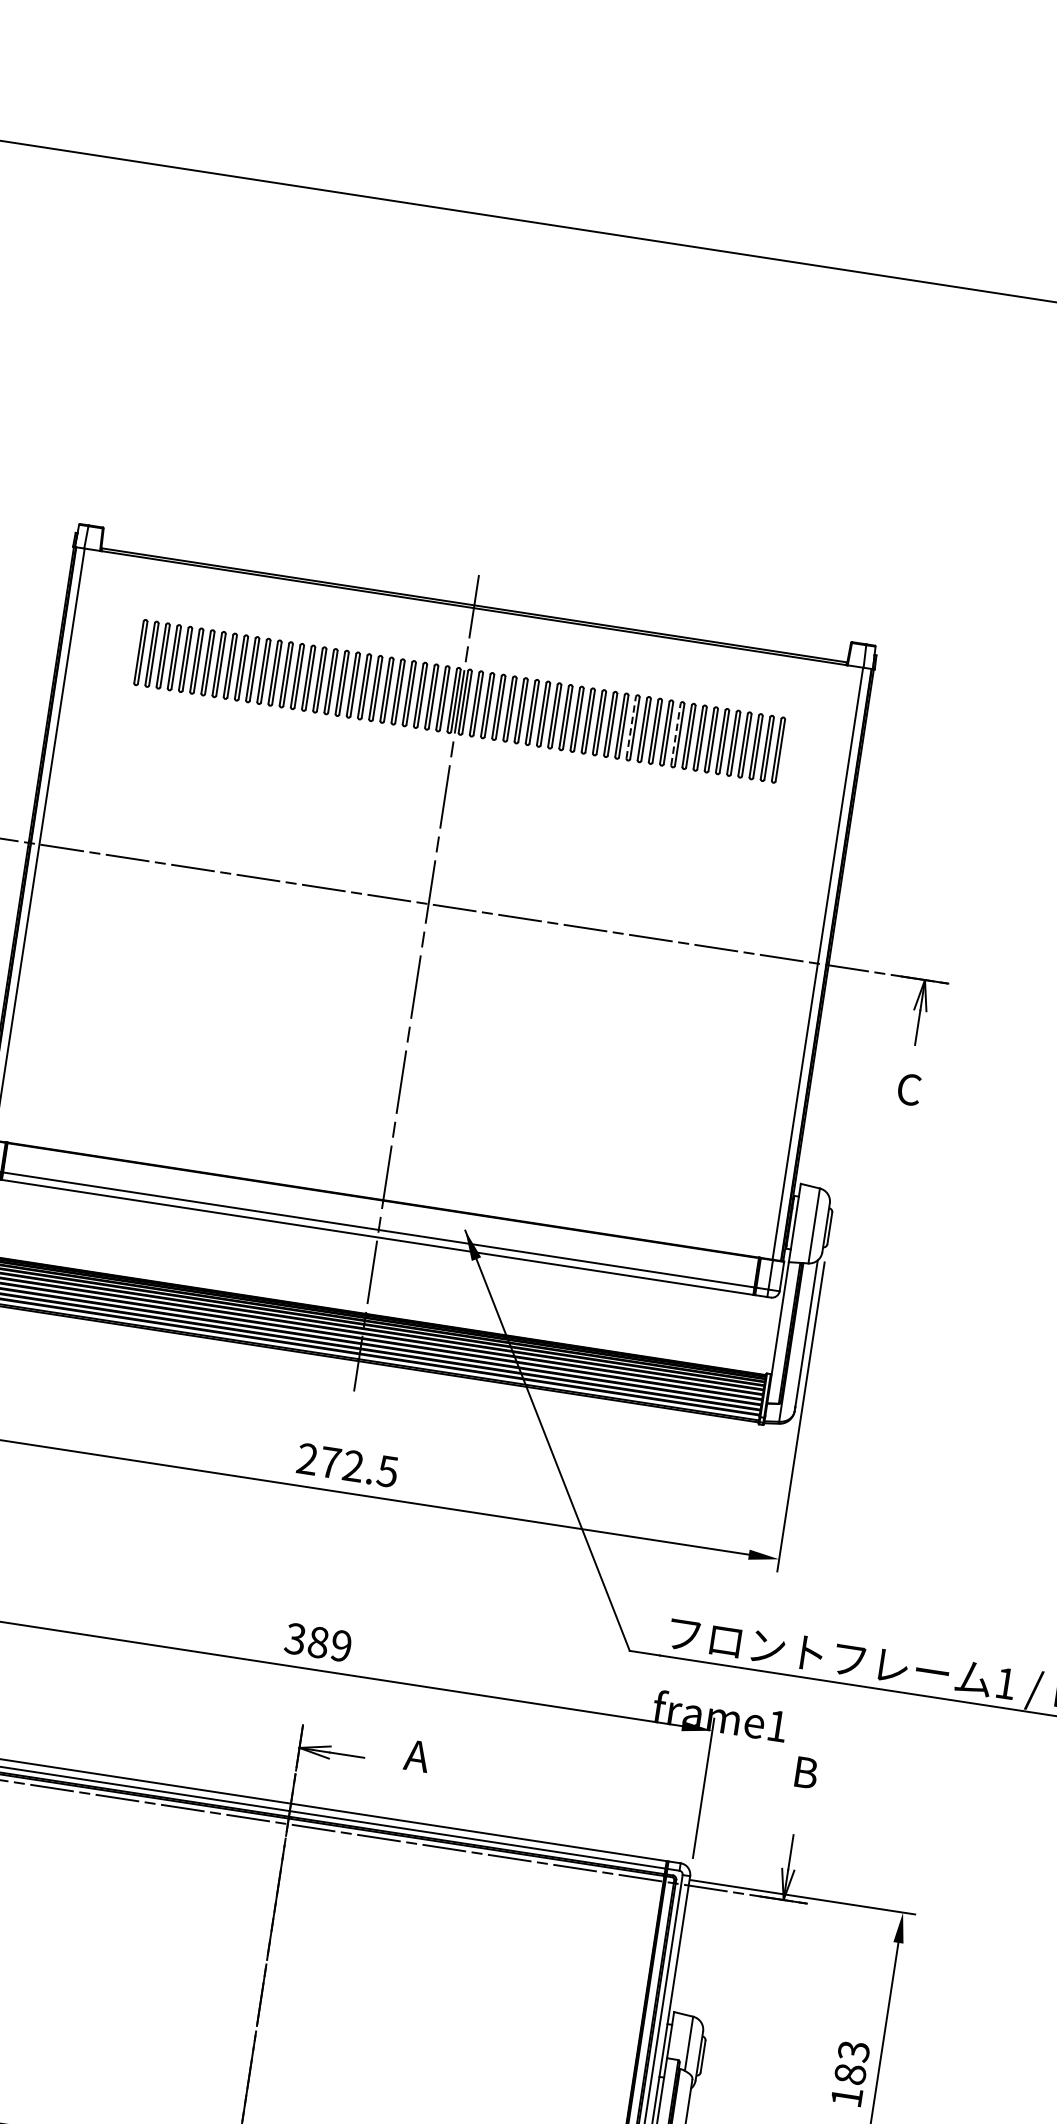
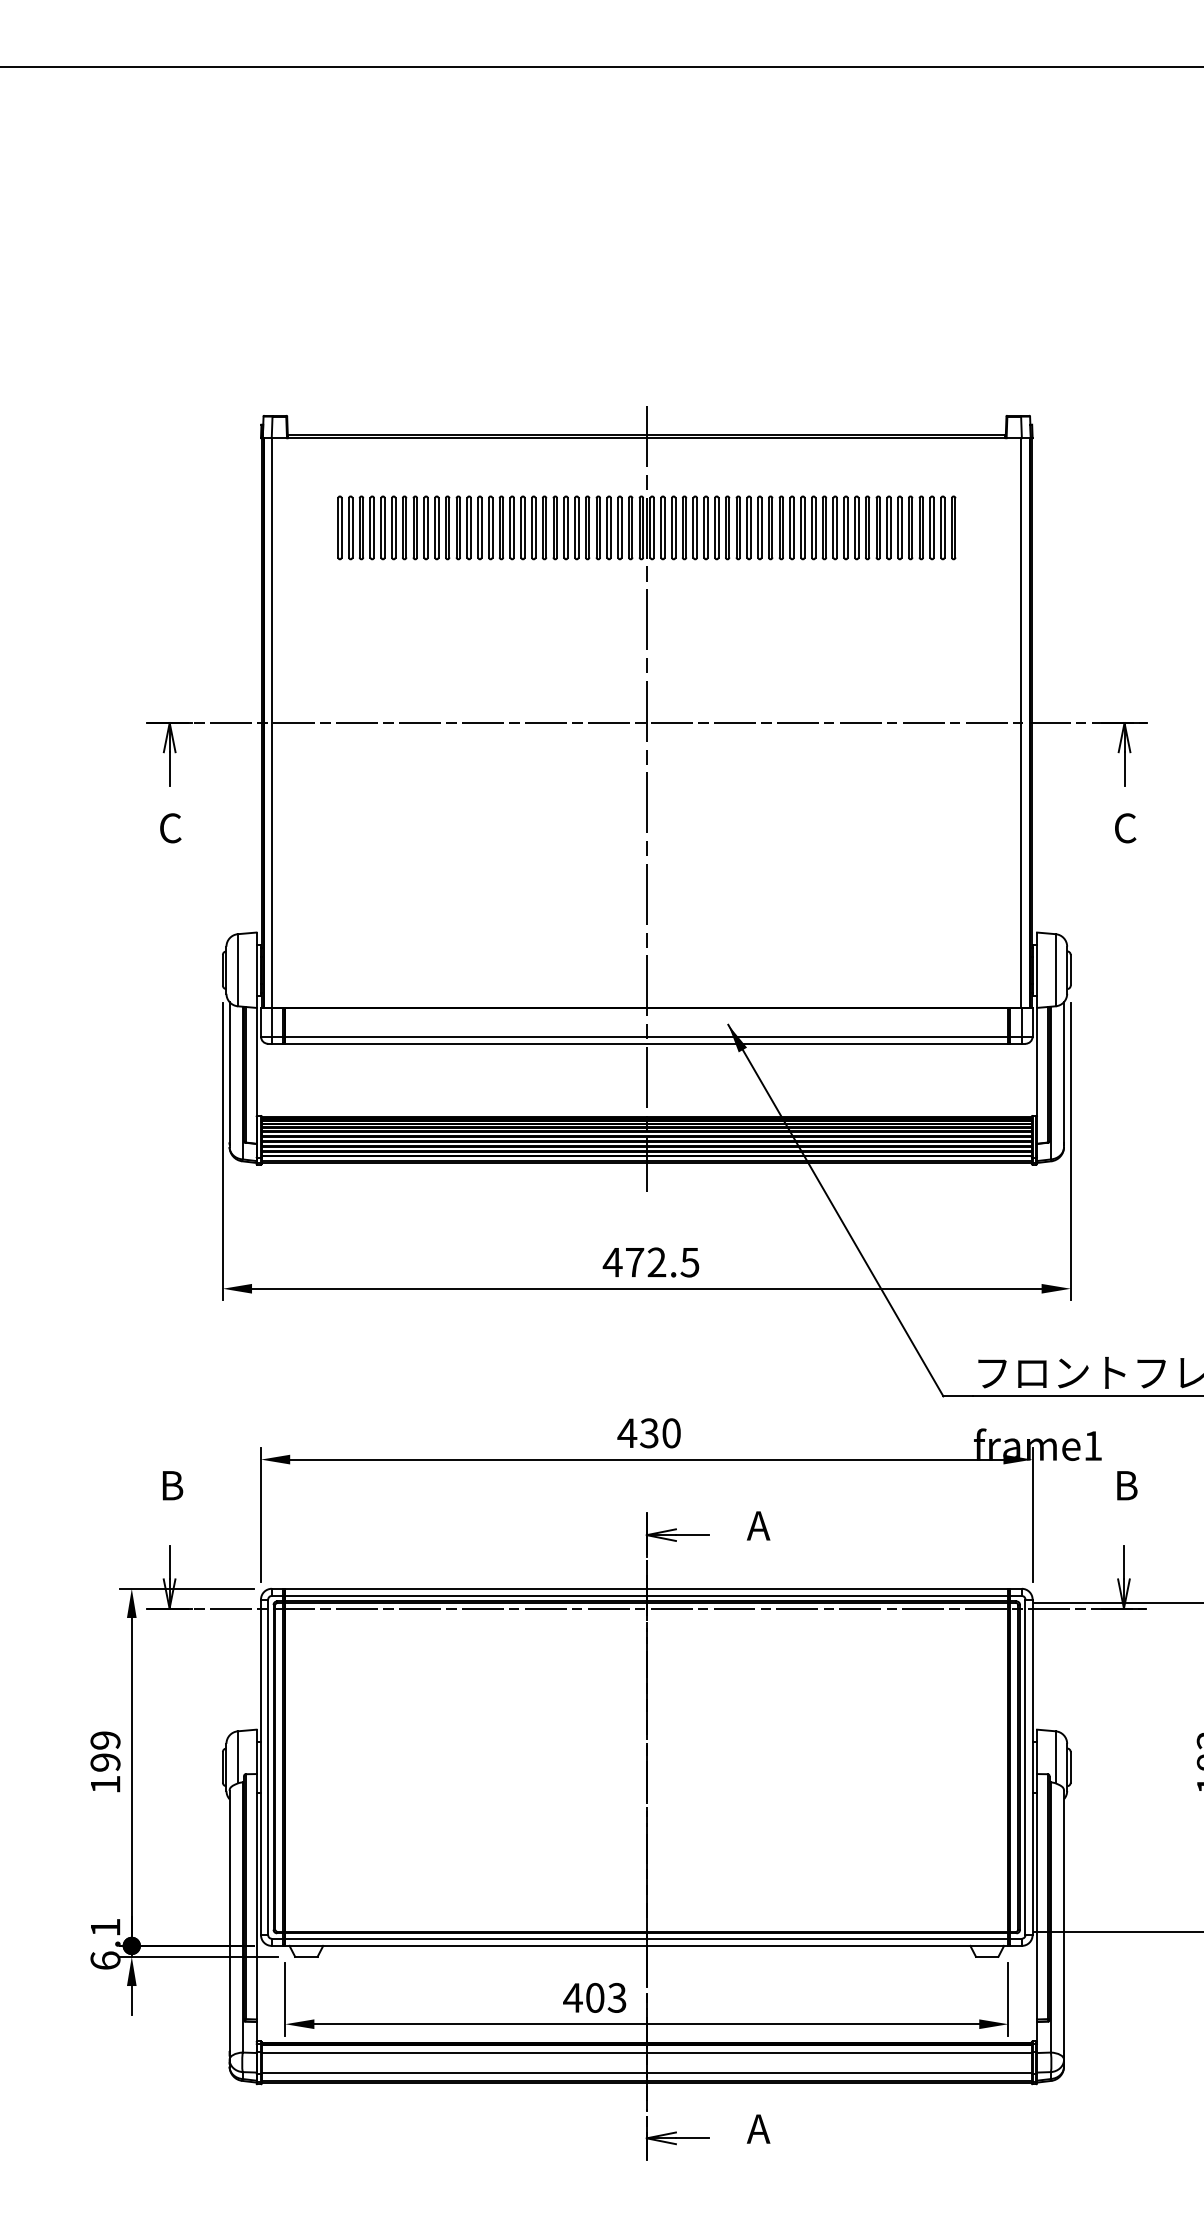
line: (630, 727) -> (811, 527), dashed -> solid
line: (675, 733) -> (854, 527), dashed -> solid
text: (307, 1459) -> (612, 1262), 272.5 -> 472.5
text: (317, 1642) -> (648, 1433), 389 -> 430

